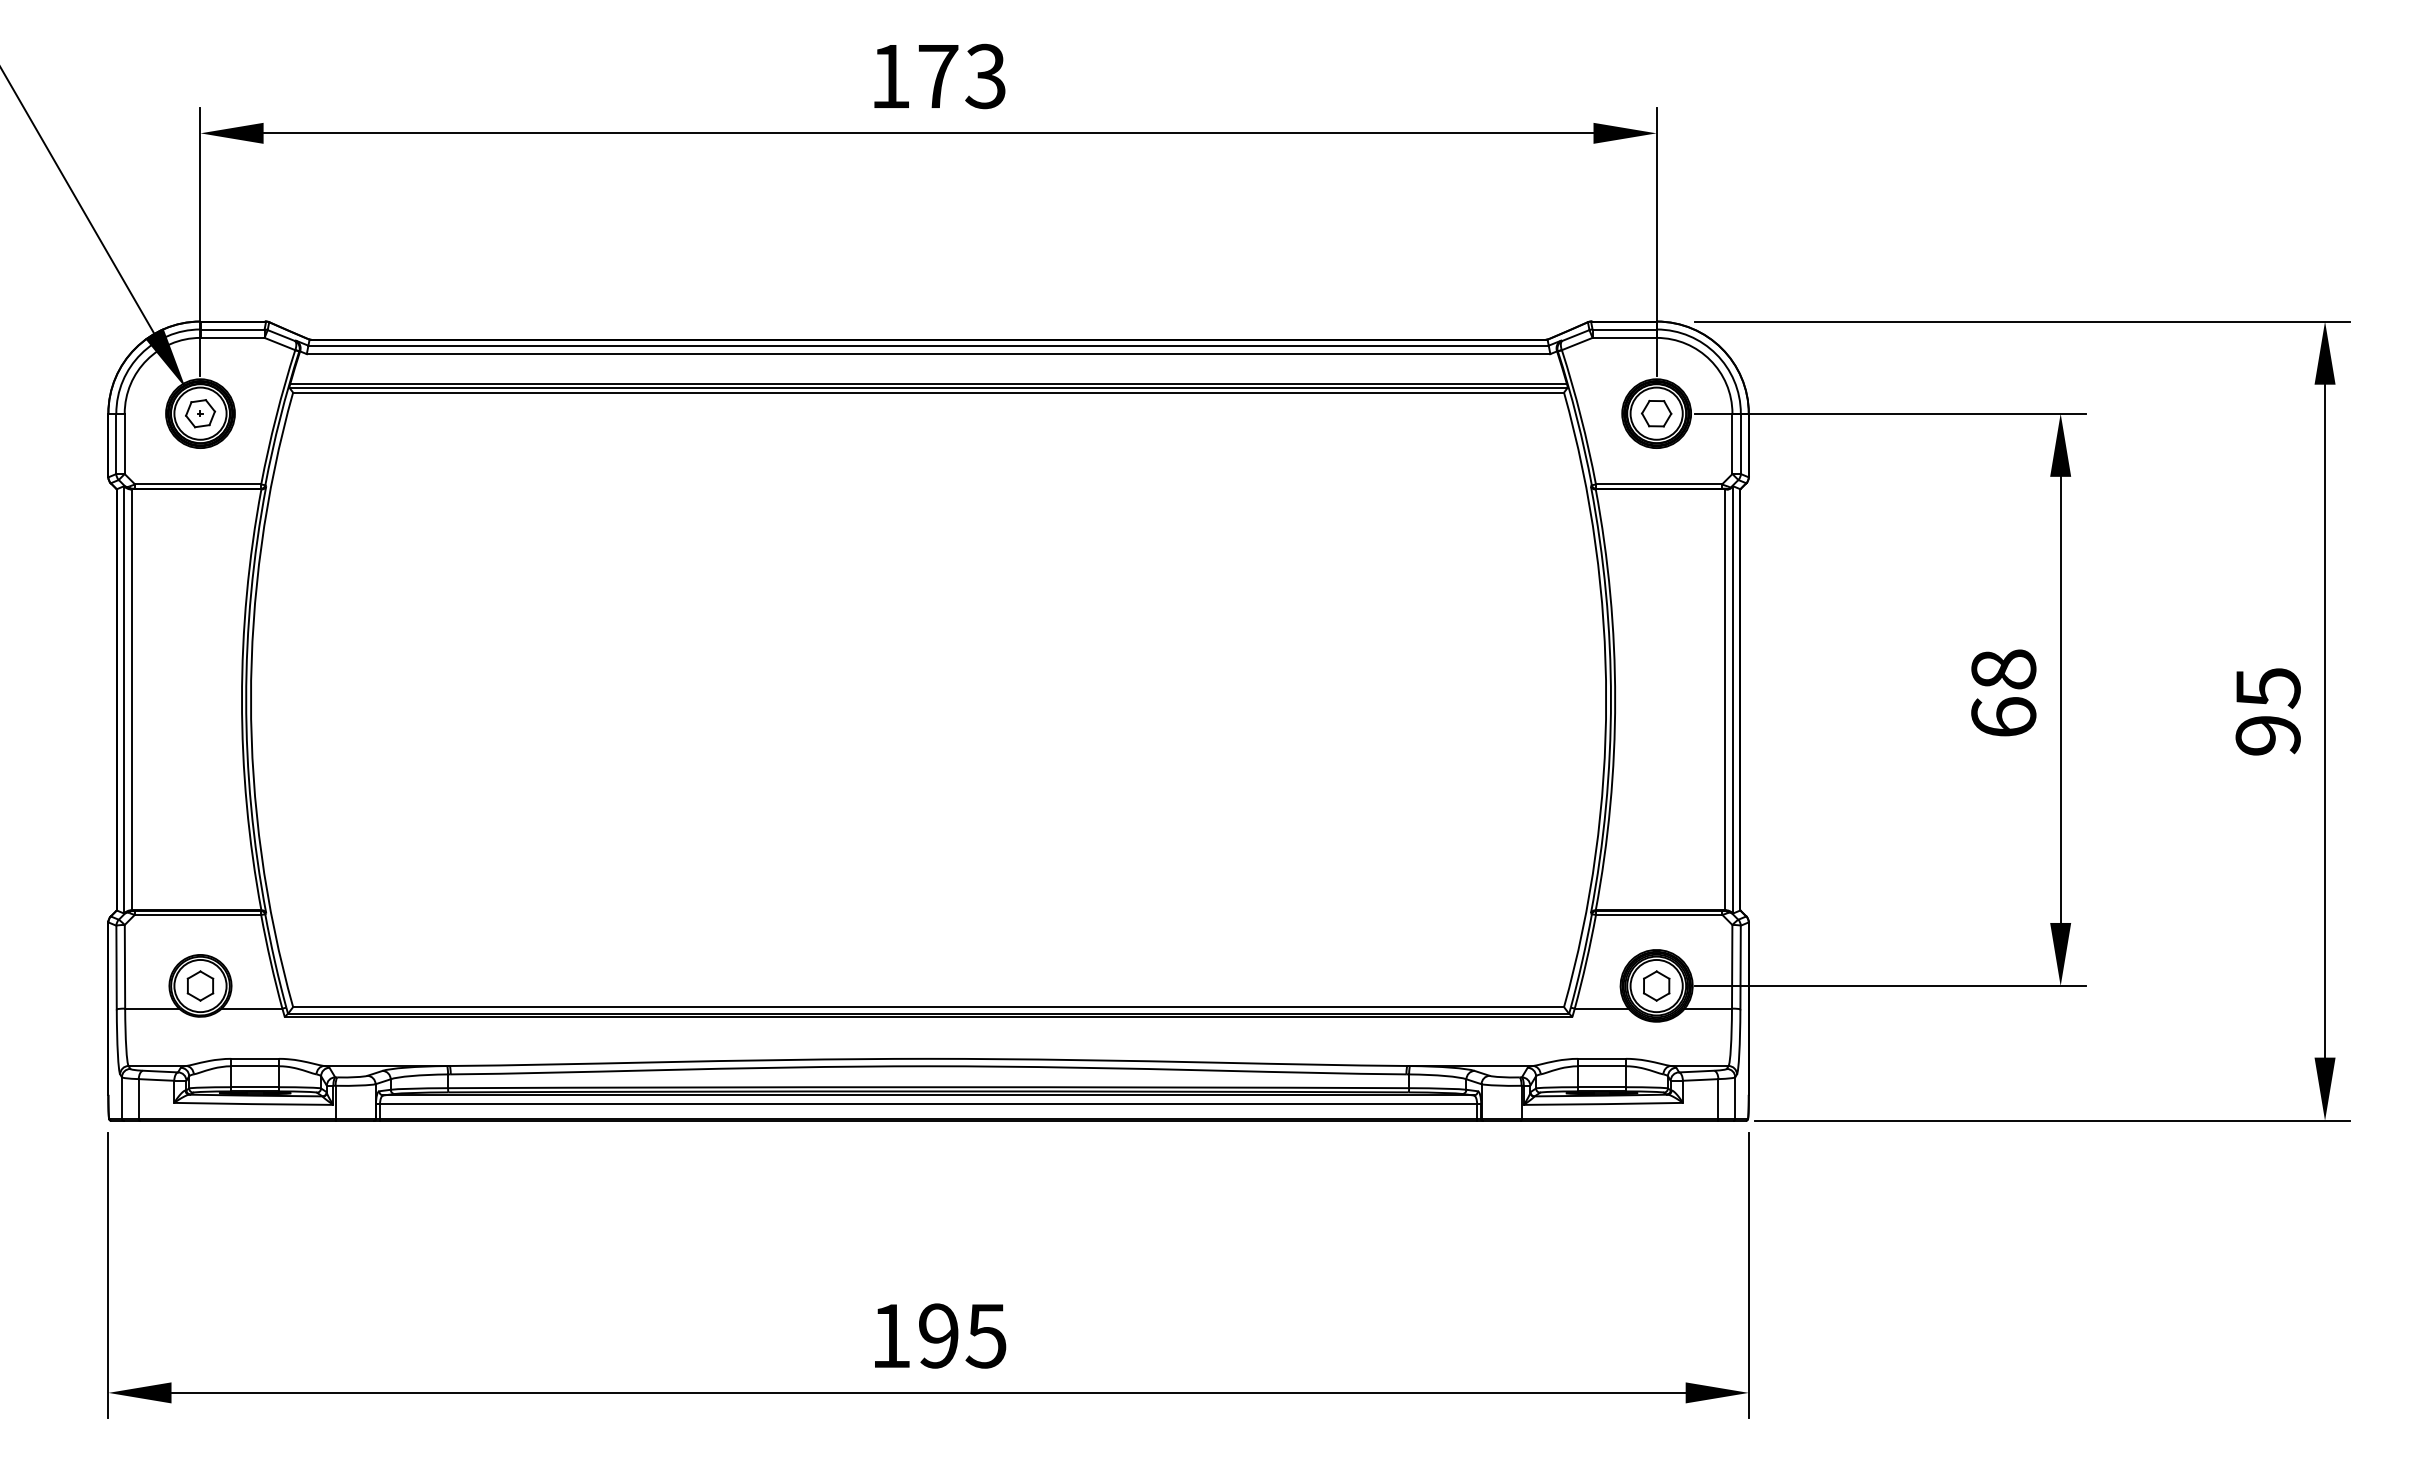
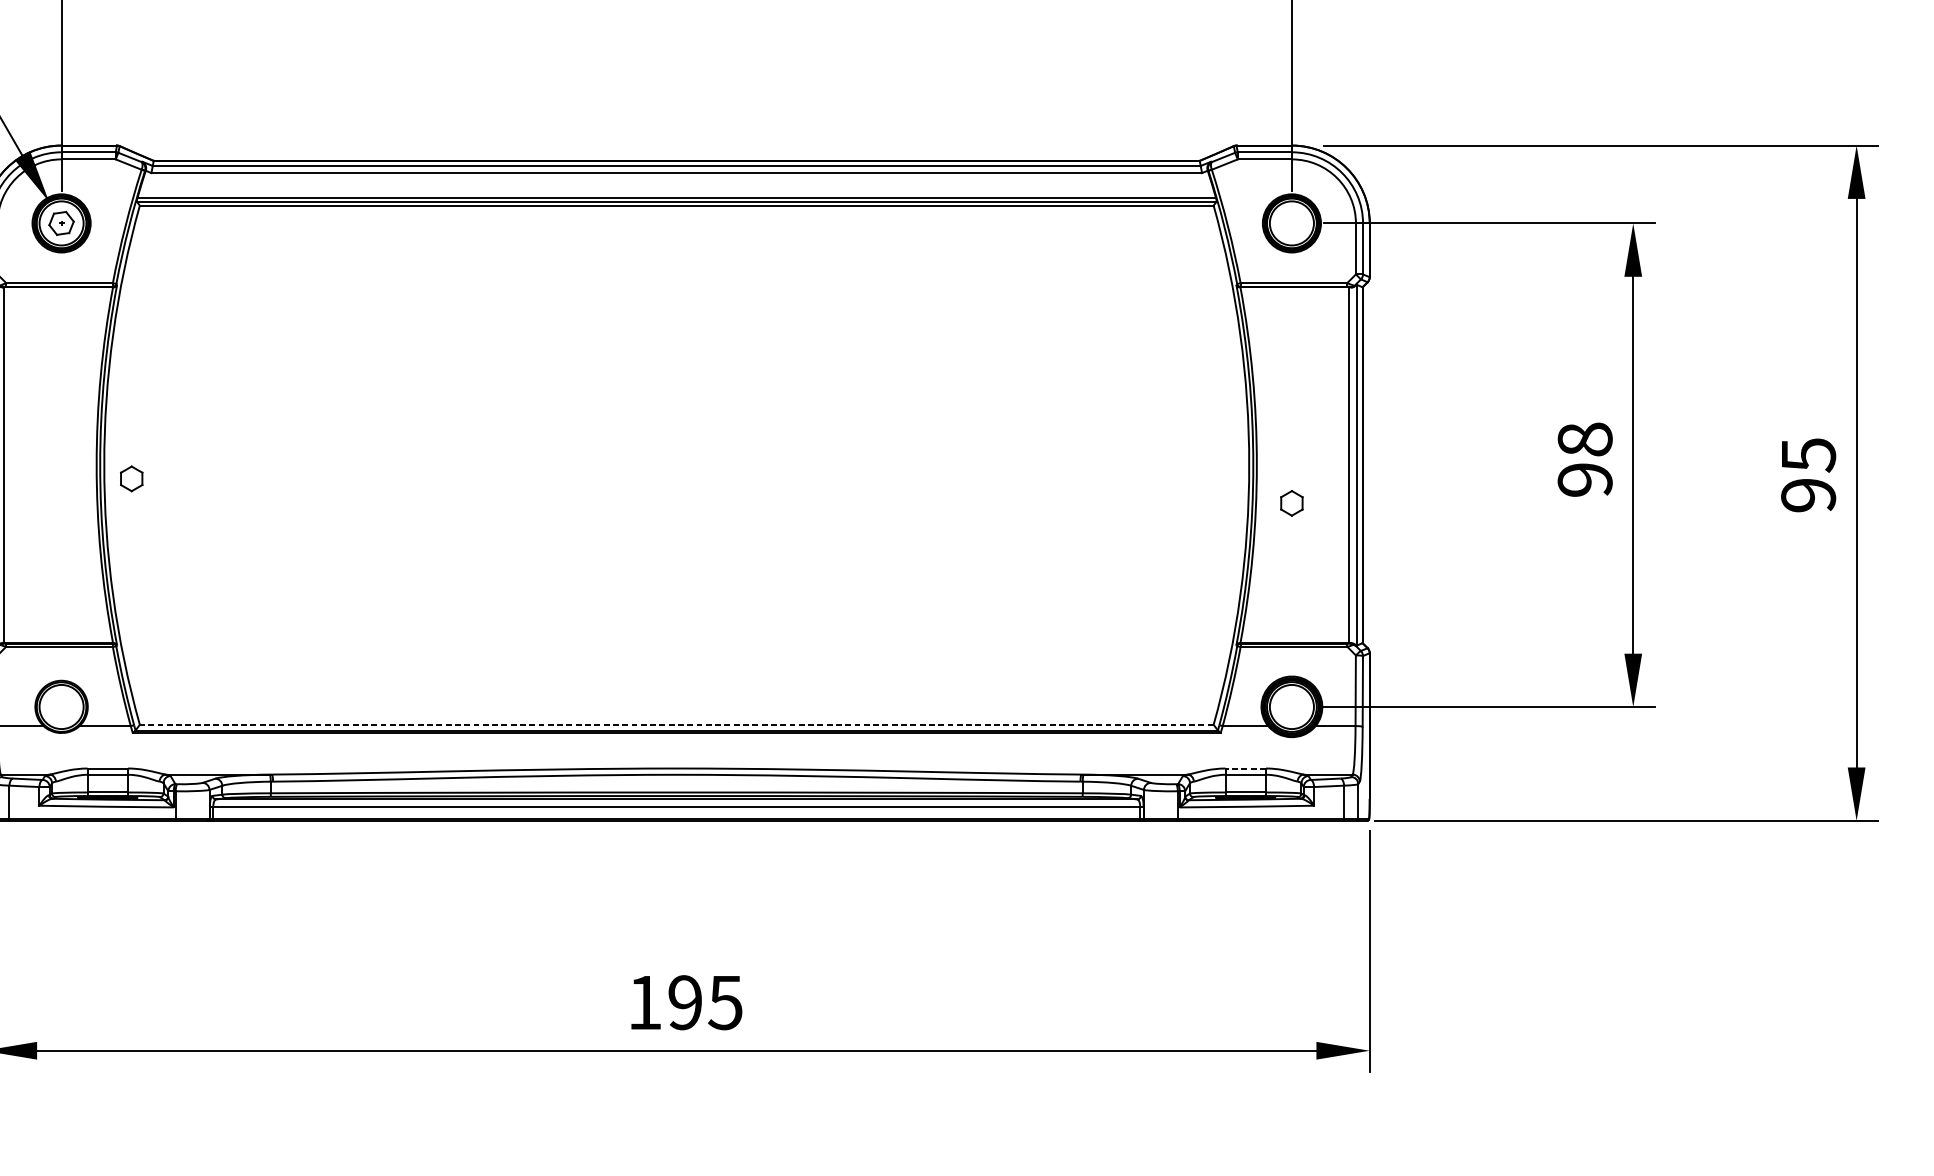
part: (1656, 413) -> (1291, 223), removed
text: (2003, 717) -> (1584, 480), 68 -> 98
part: (200, 985) -> (131, 478), moved
part: (1656, 985) -> (1291, 502), moved
line: (928, 1007) -> (676, 725), solid -> dashed
line: (1602, 1058) -> (1246, 768), solid -> dashed

